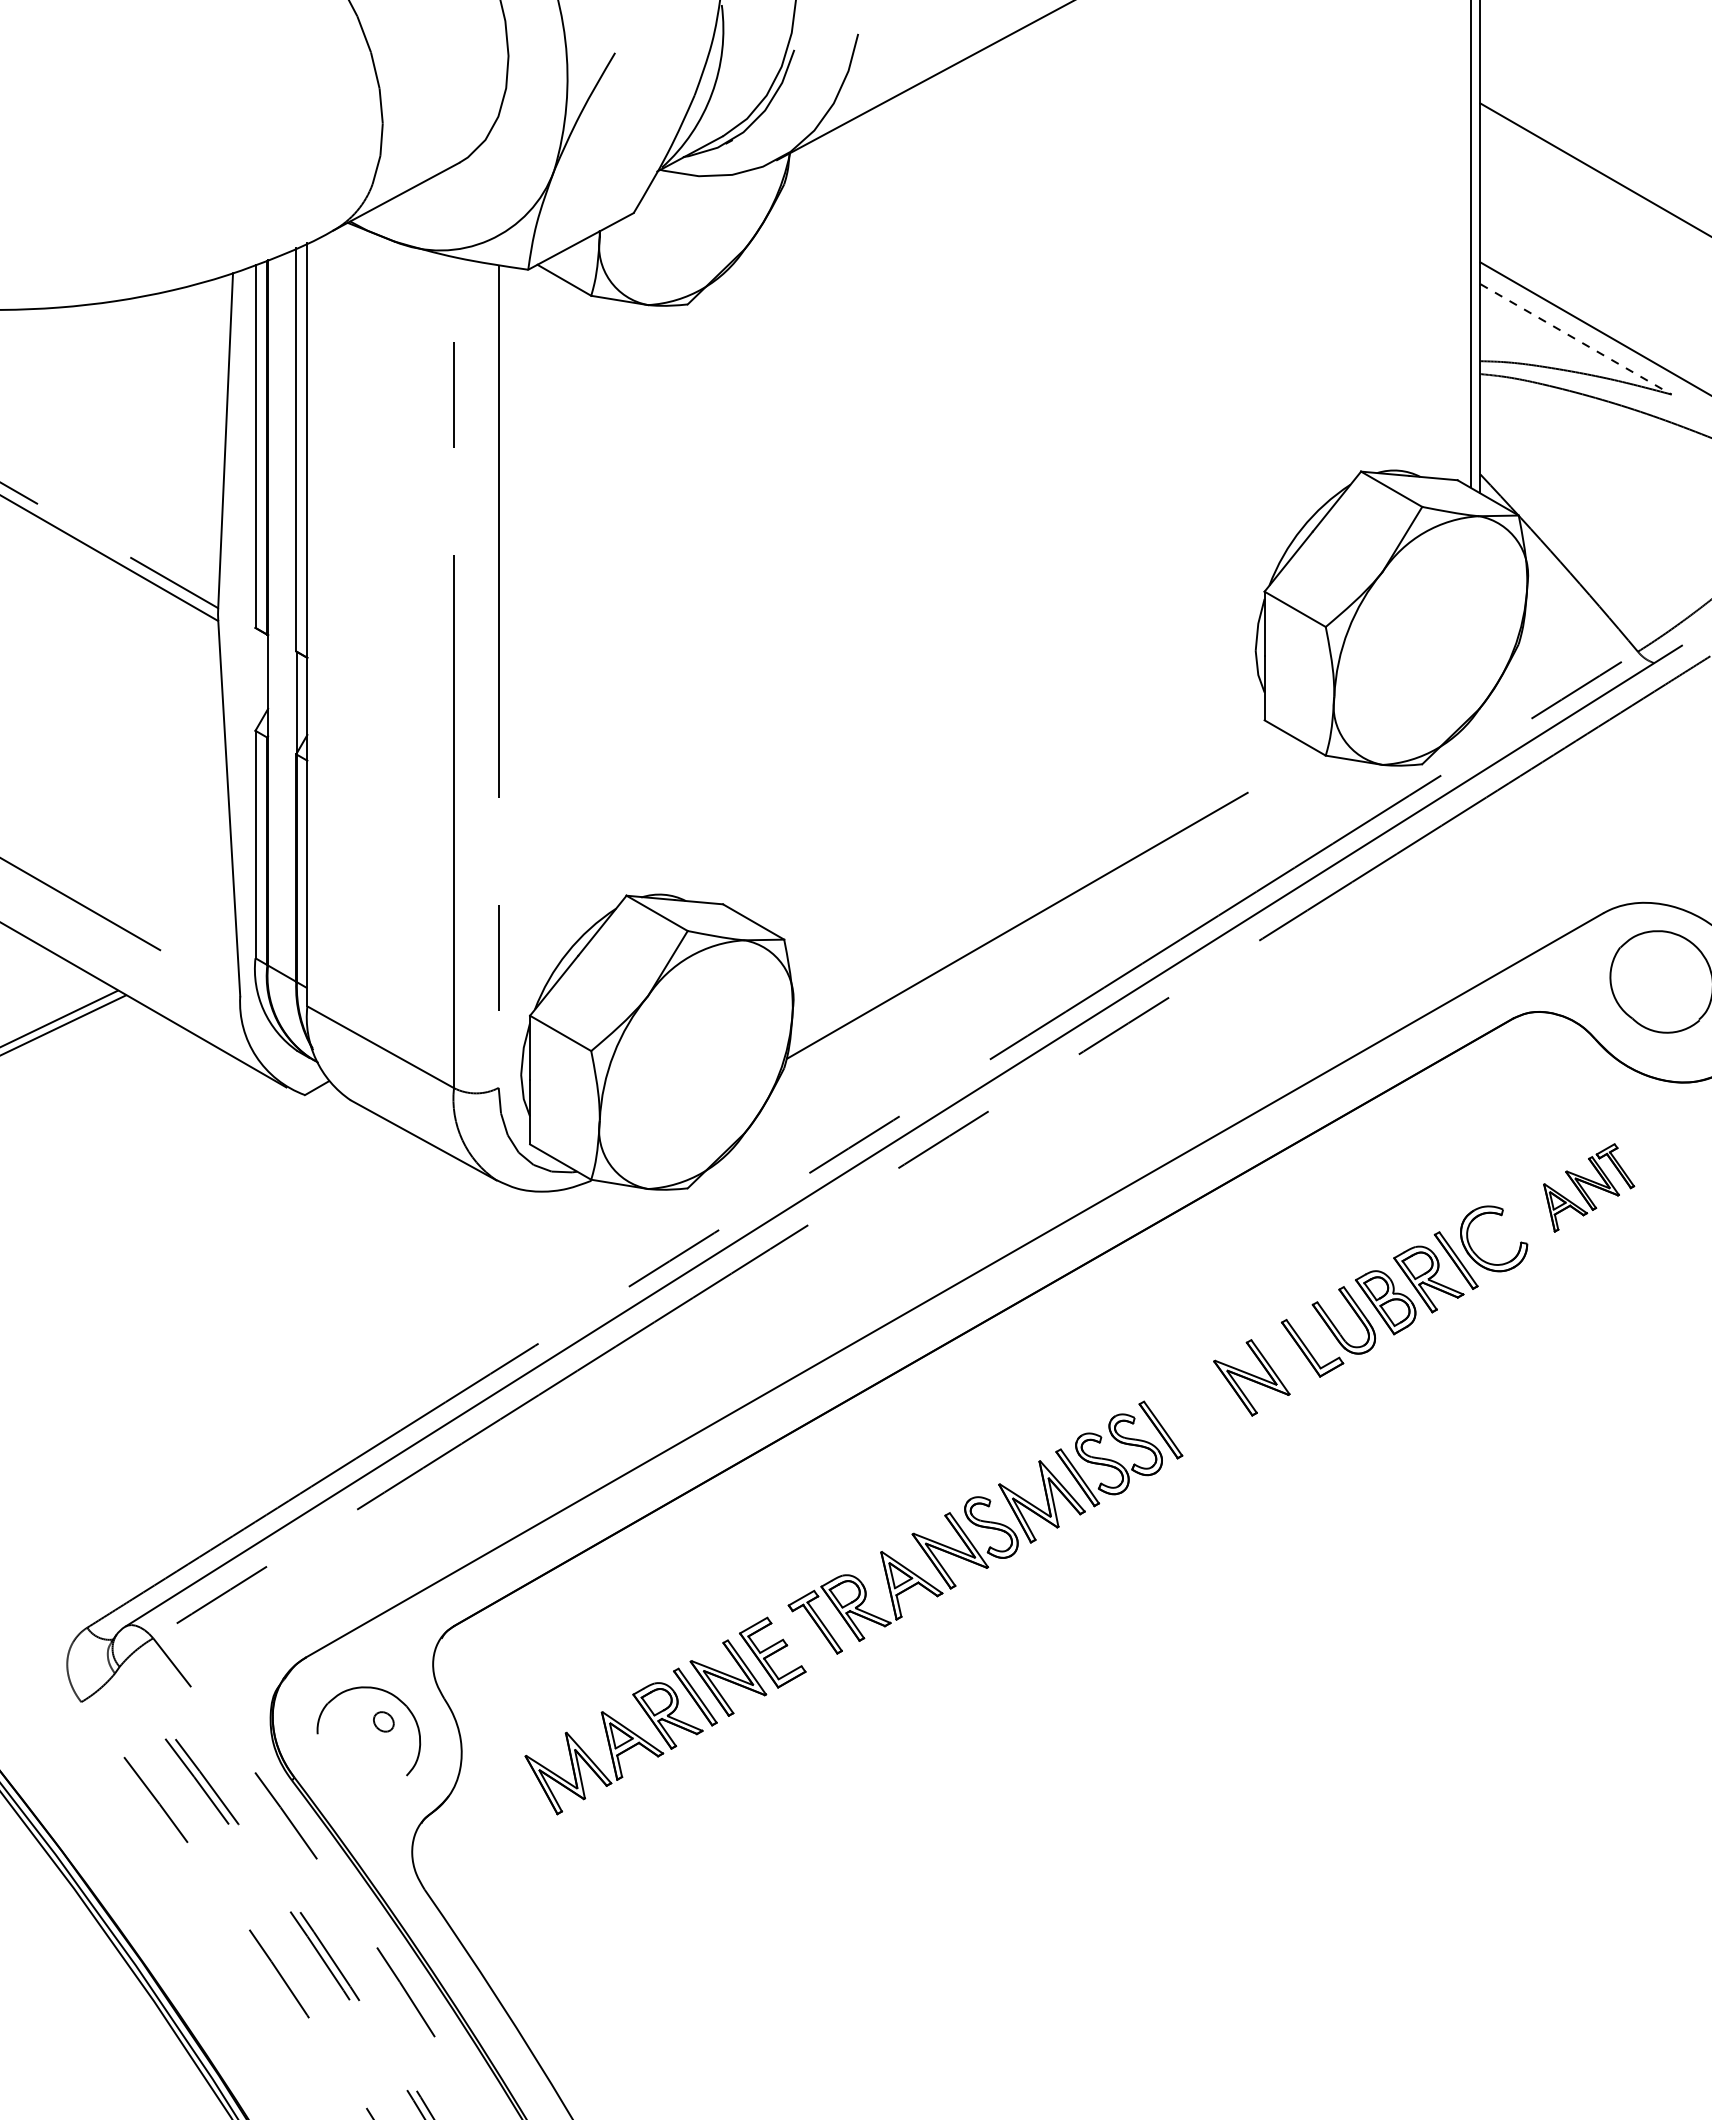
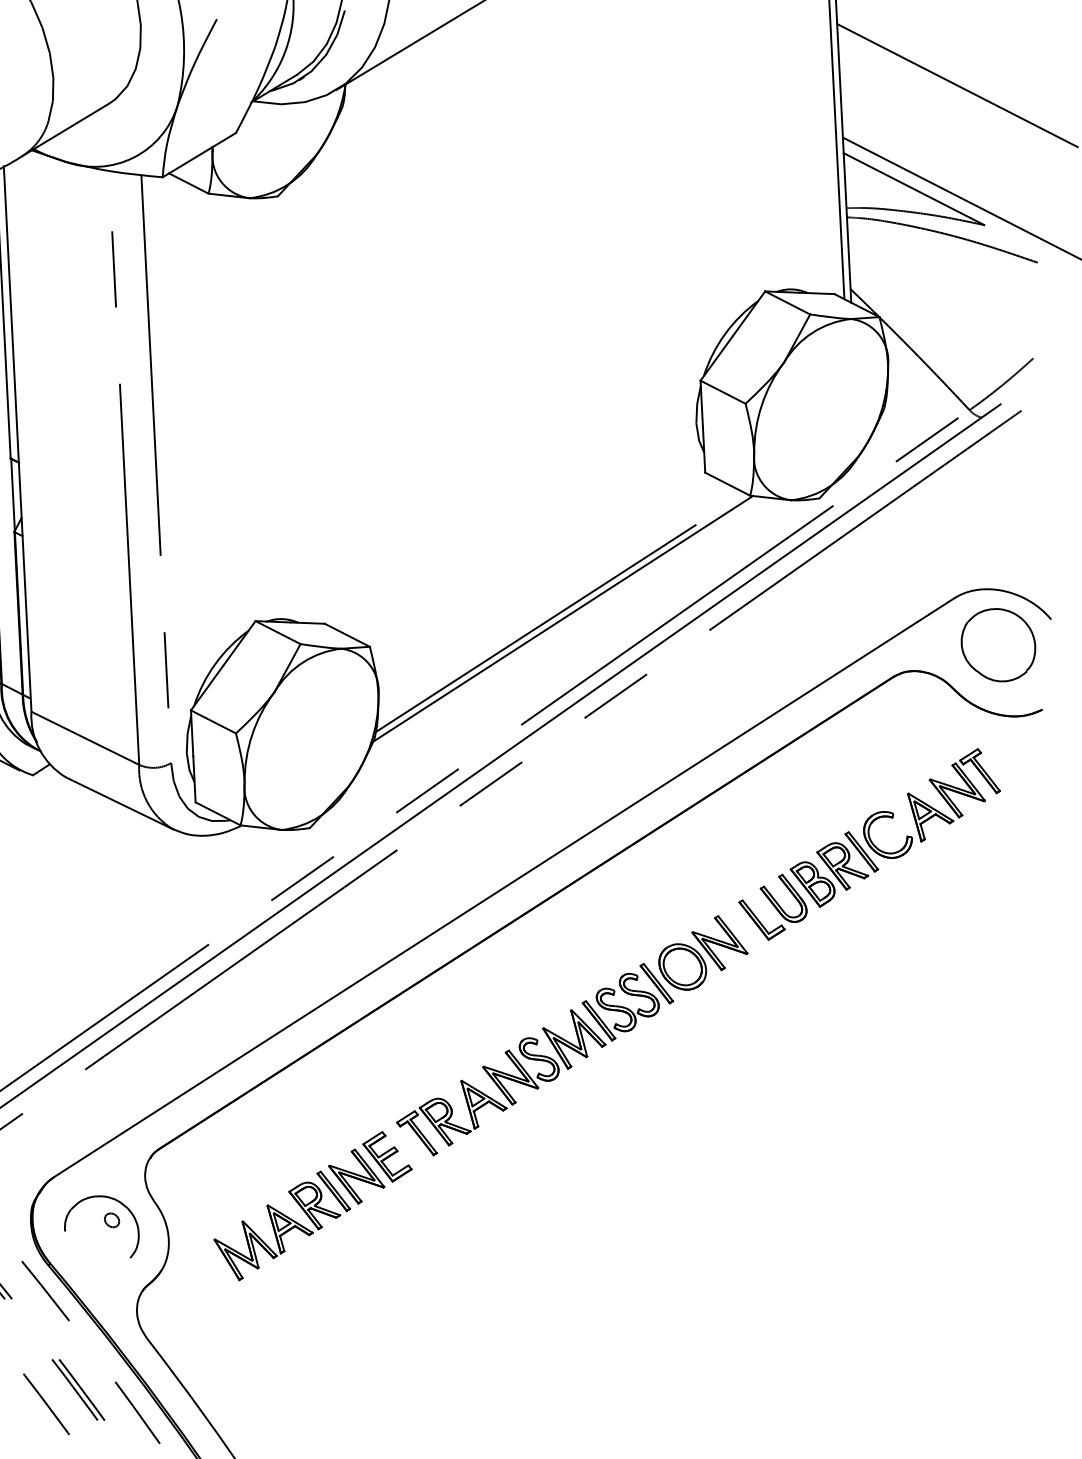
line: (1576, 339) -> (914, 189), dashed -> solid
line: (1055, 914) -> (562, 619), added
part: (1588, 1187) -> (953, 794), size x1.43
part: (1198, 1408) -> (682, 966), added

